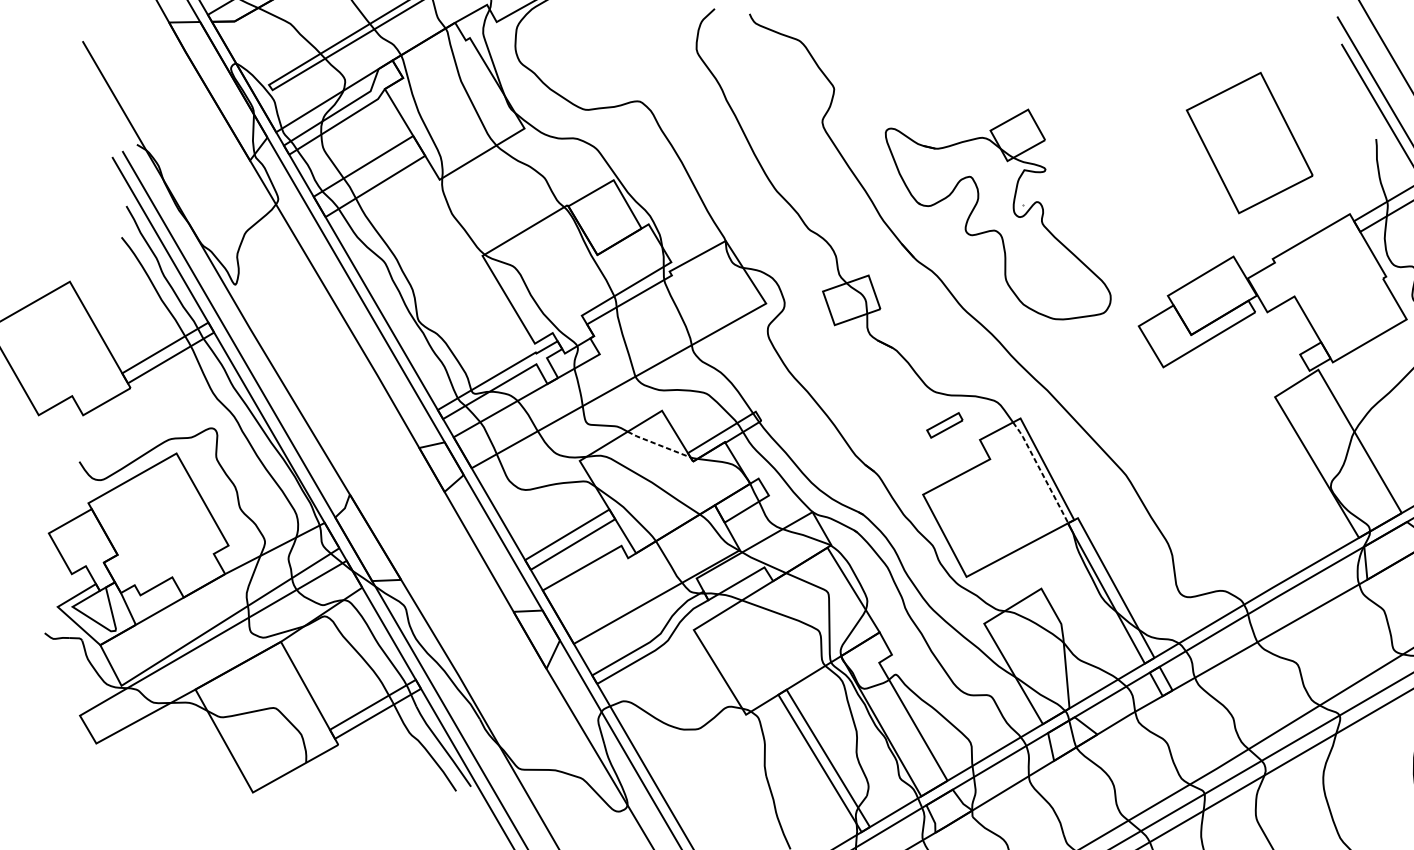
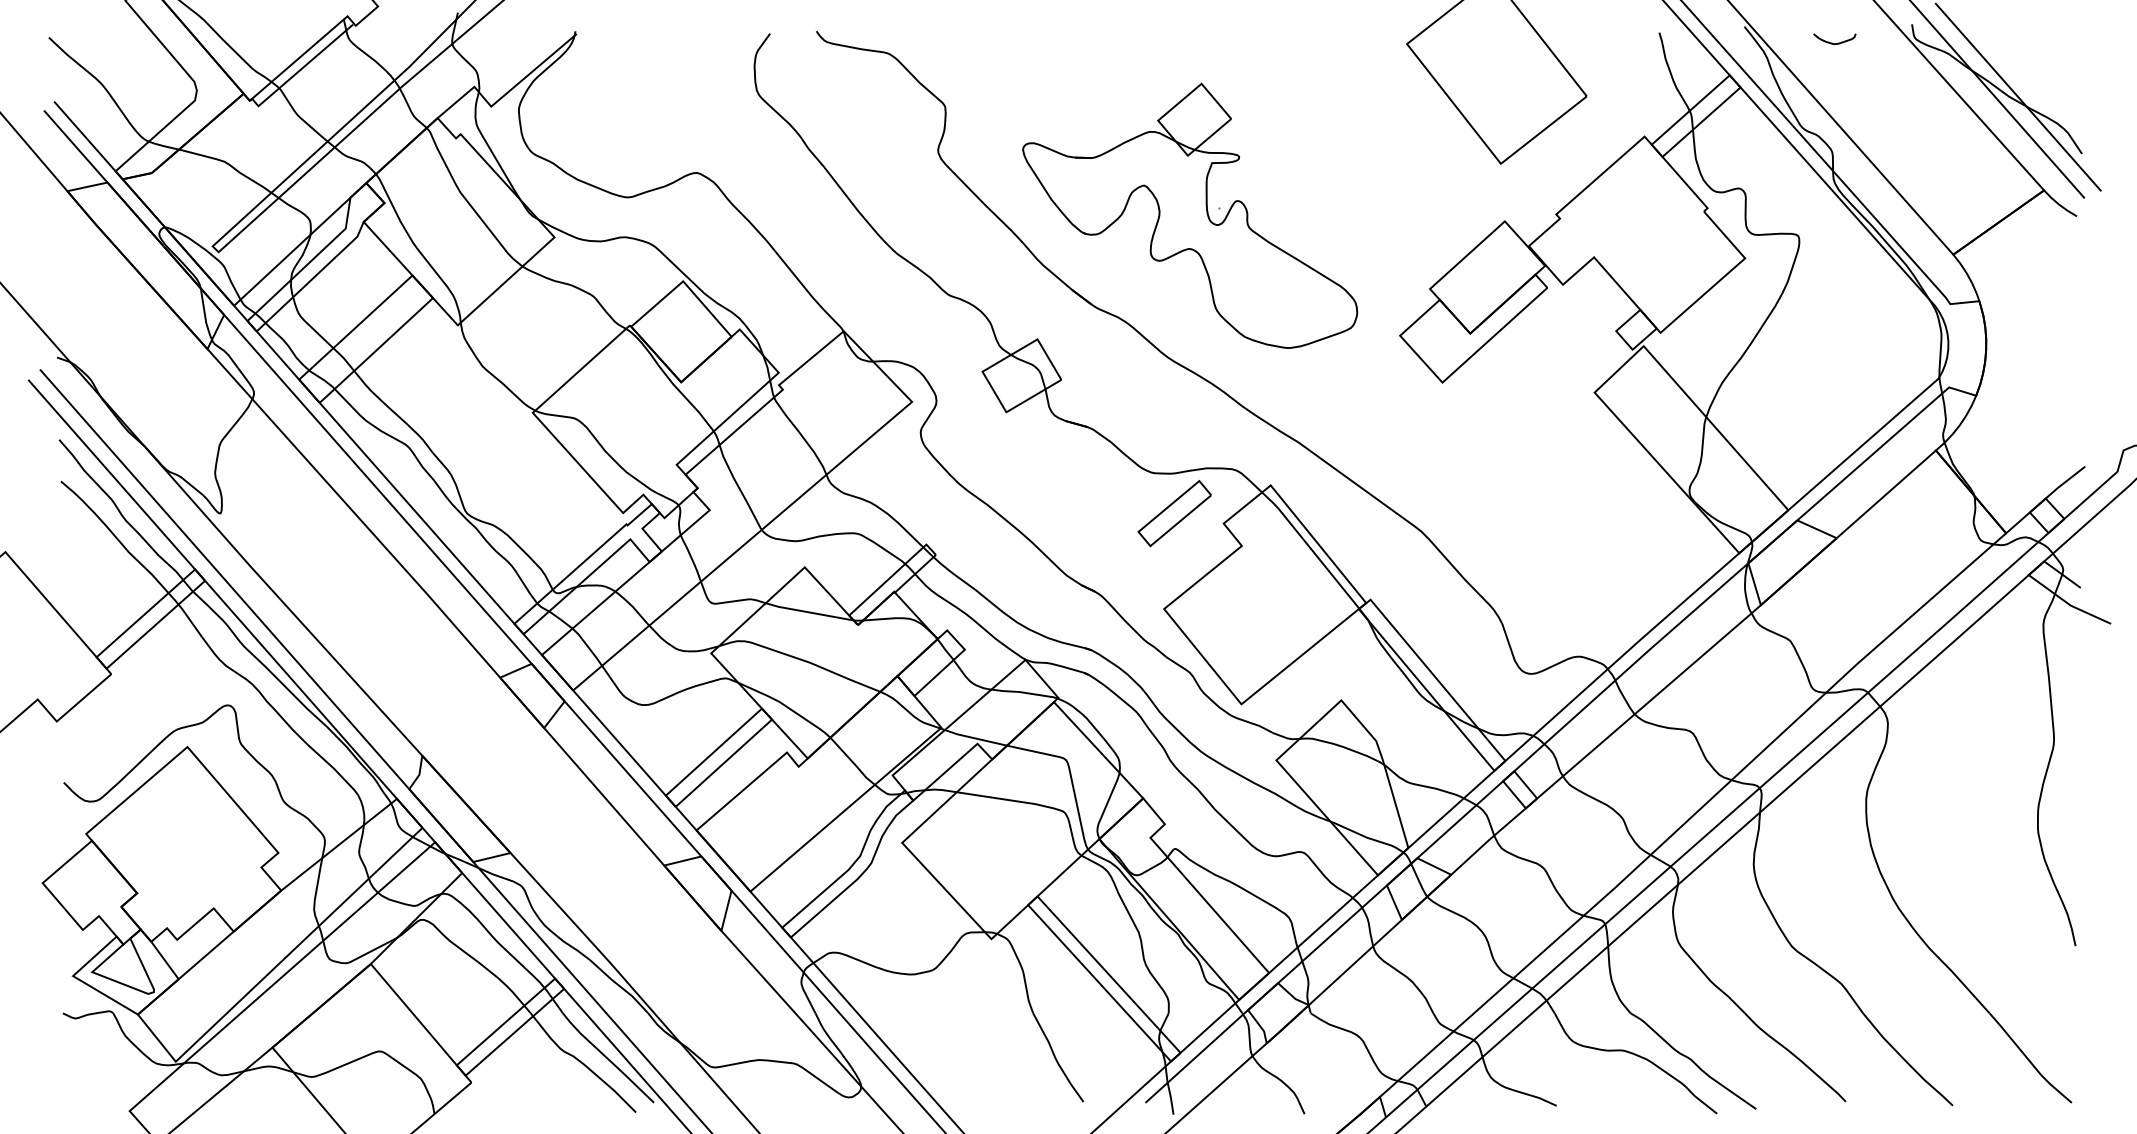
part: (944, 425) -> (1174, 513), size x1.67
line: (658, 444) -> (808, 612), dashed -> solid
line: (1041, 472) -> (1311, 549), dashed -> solid

